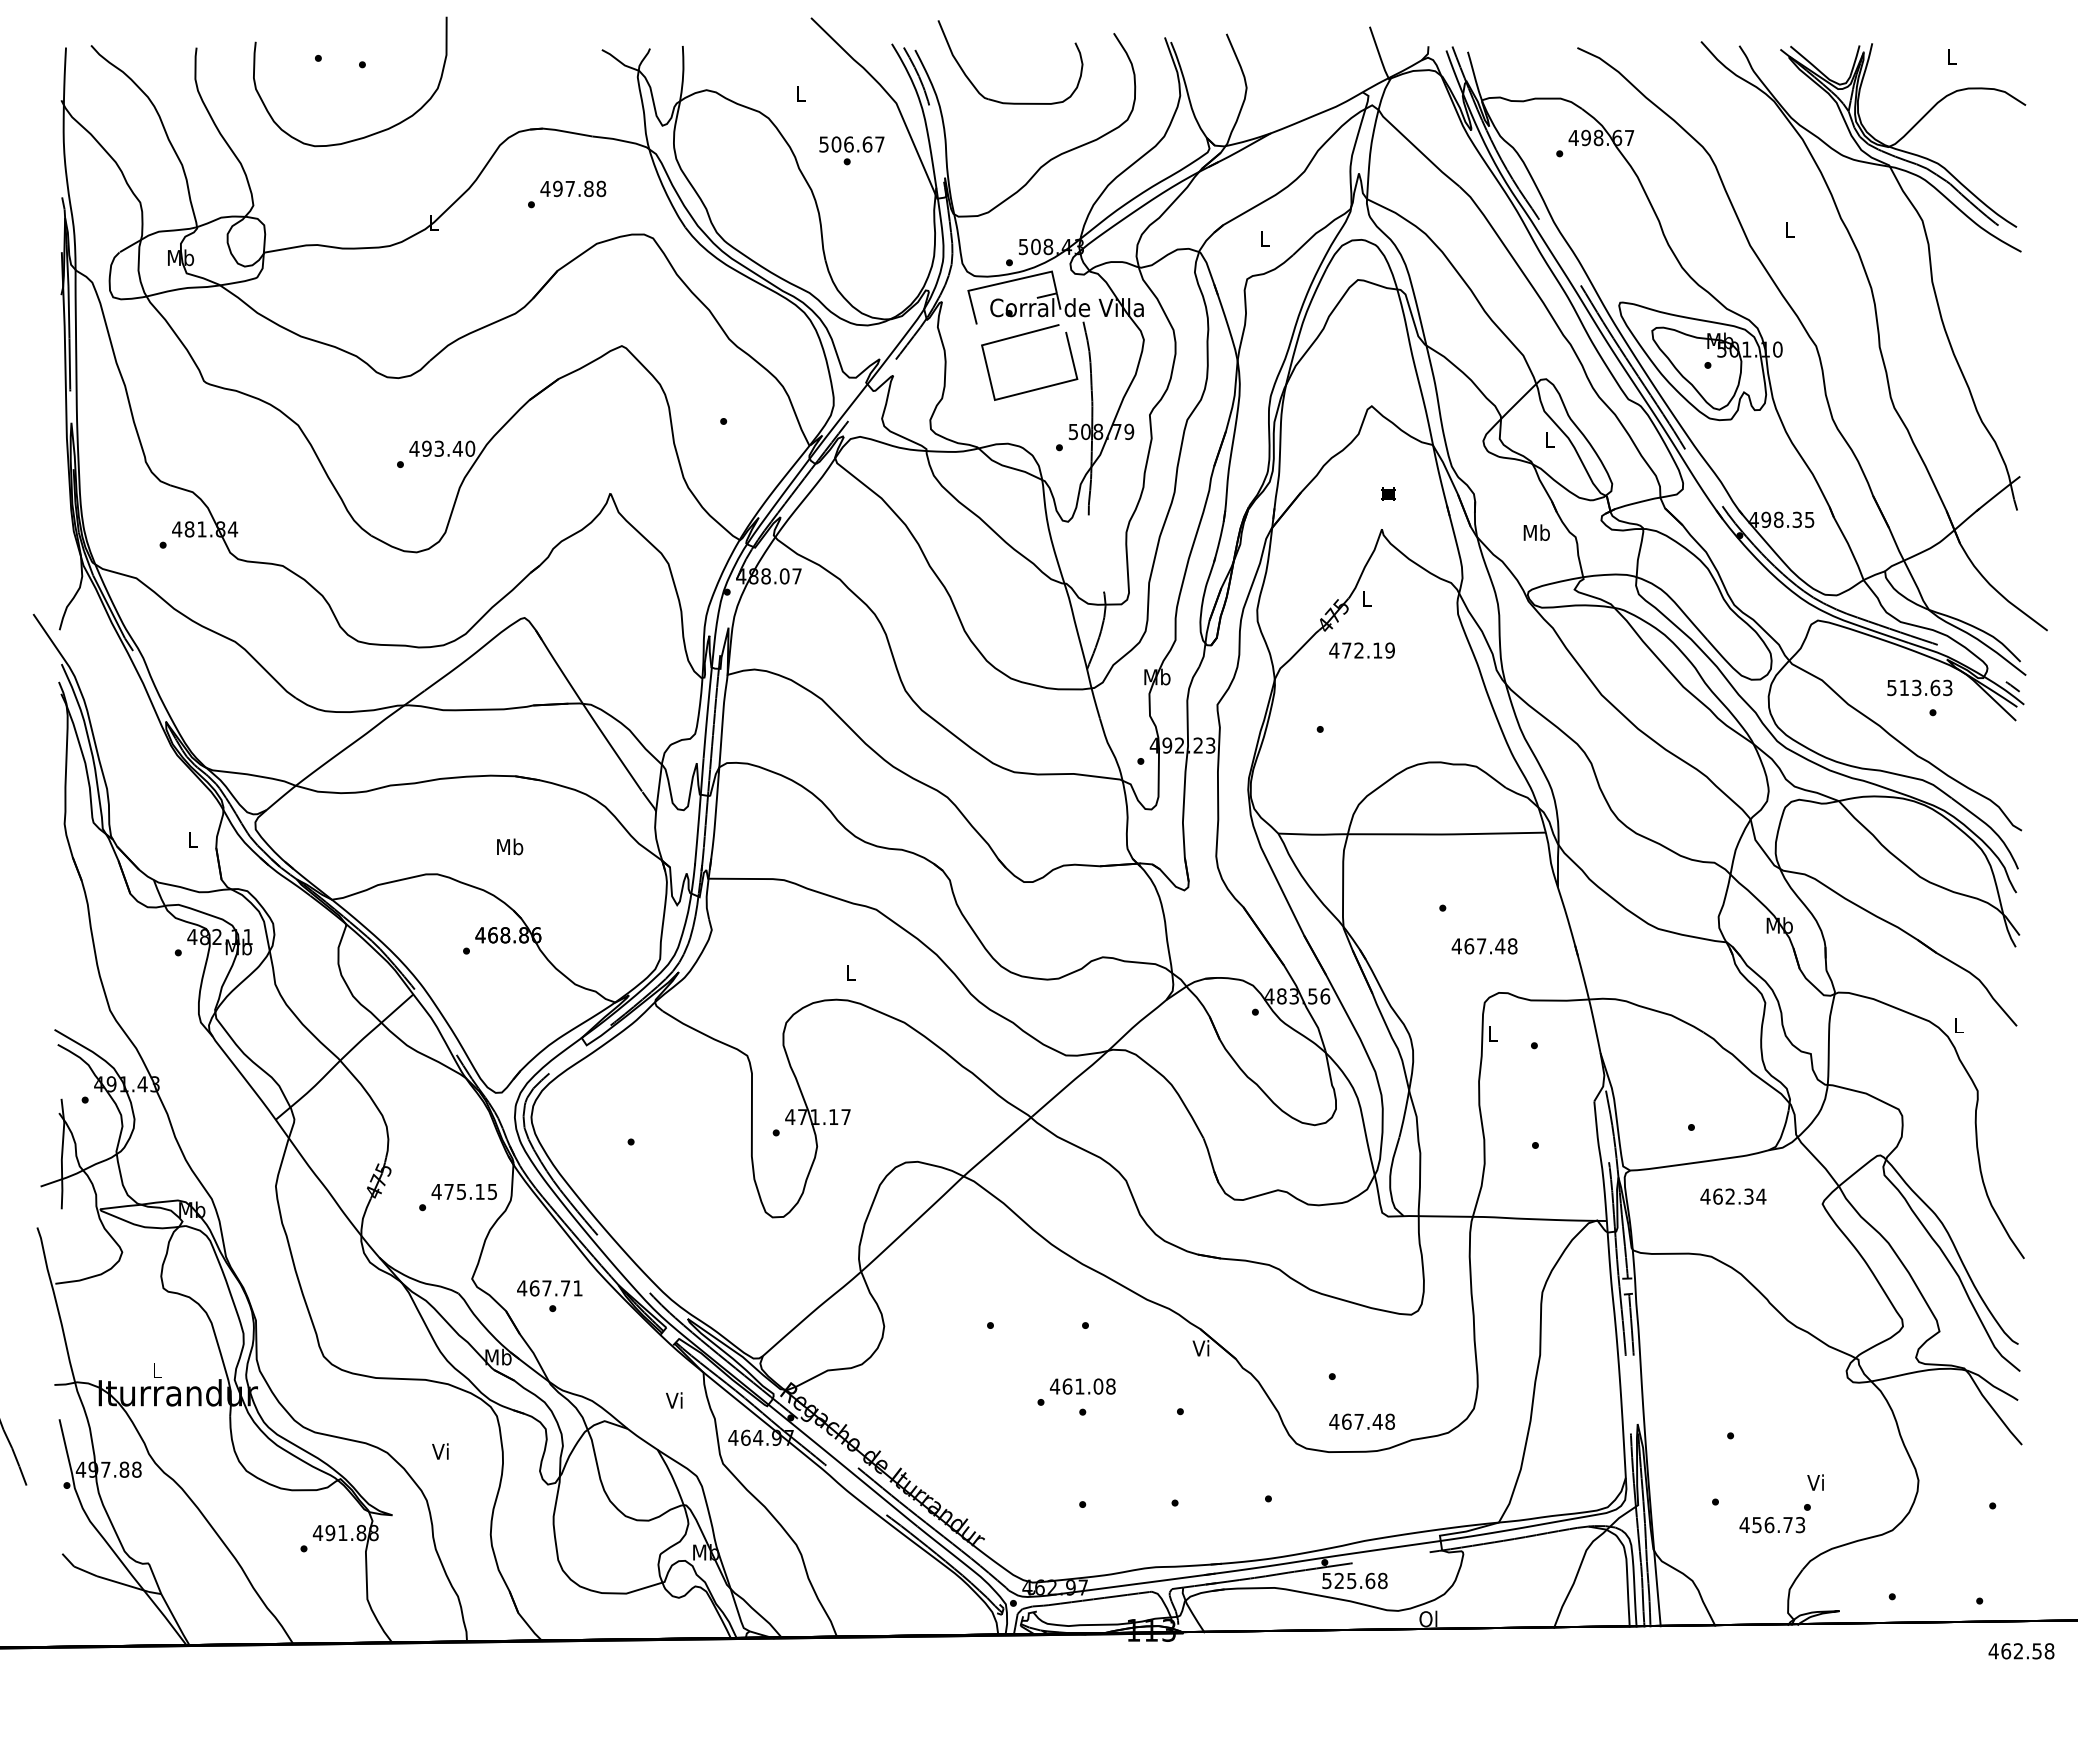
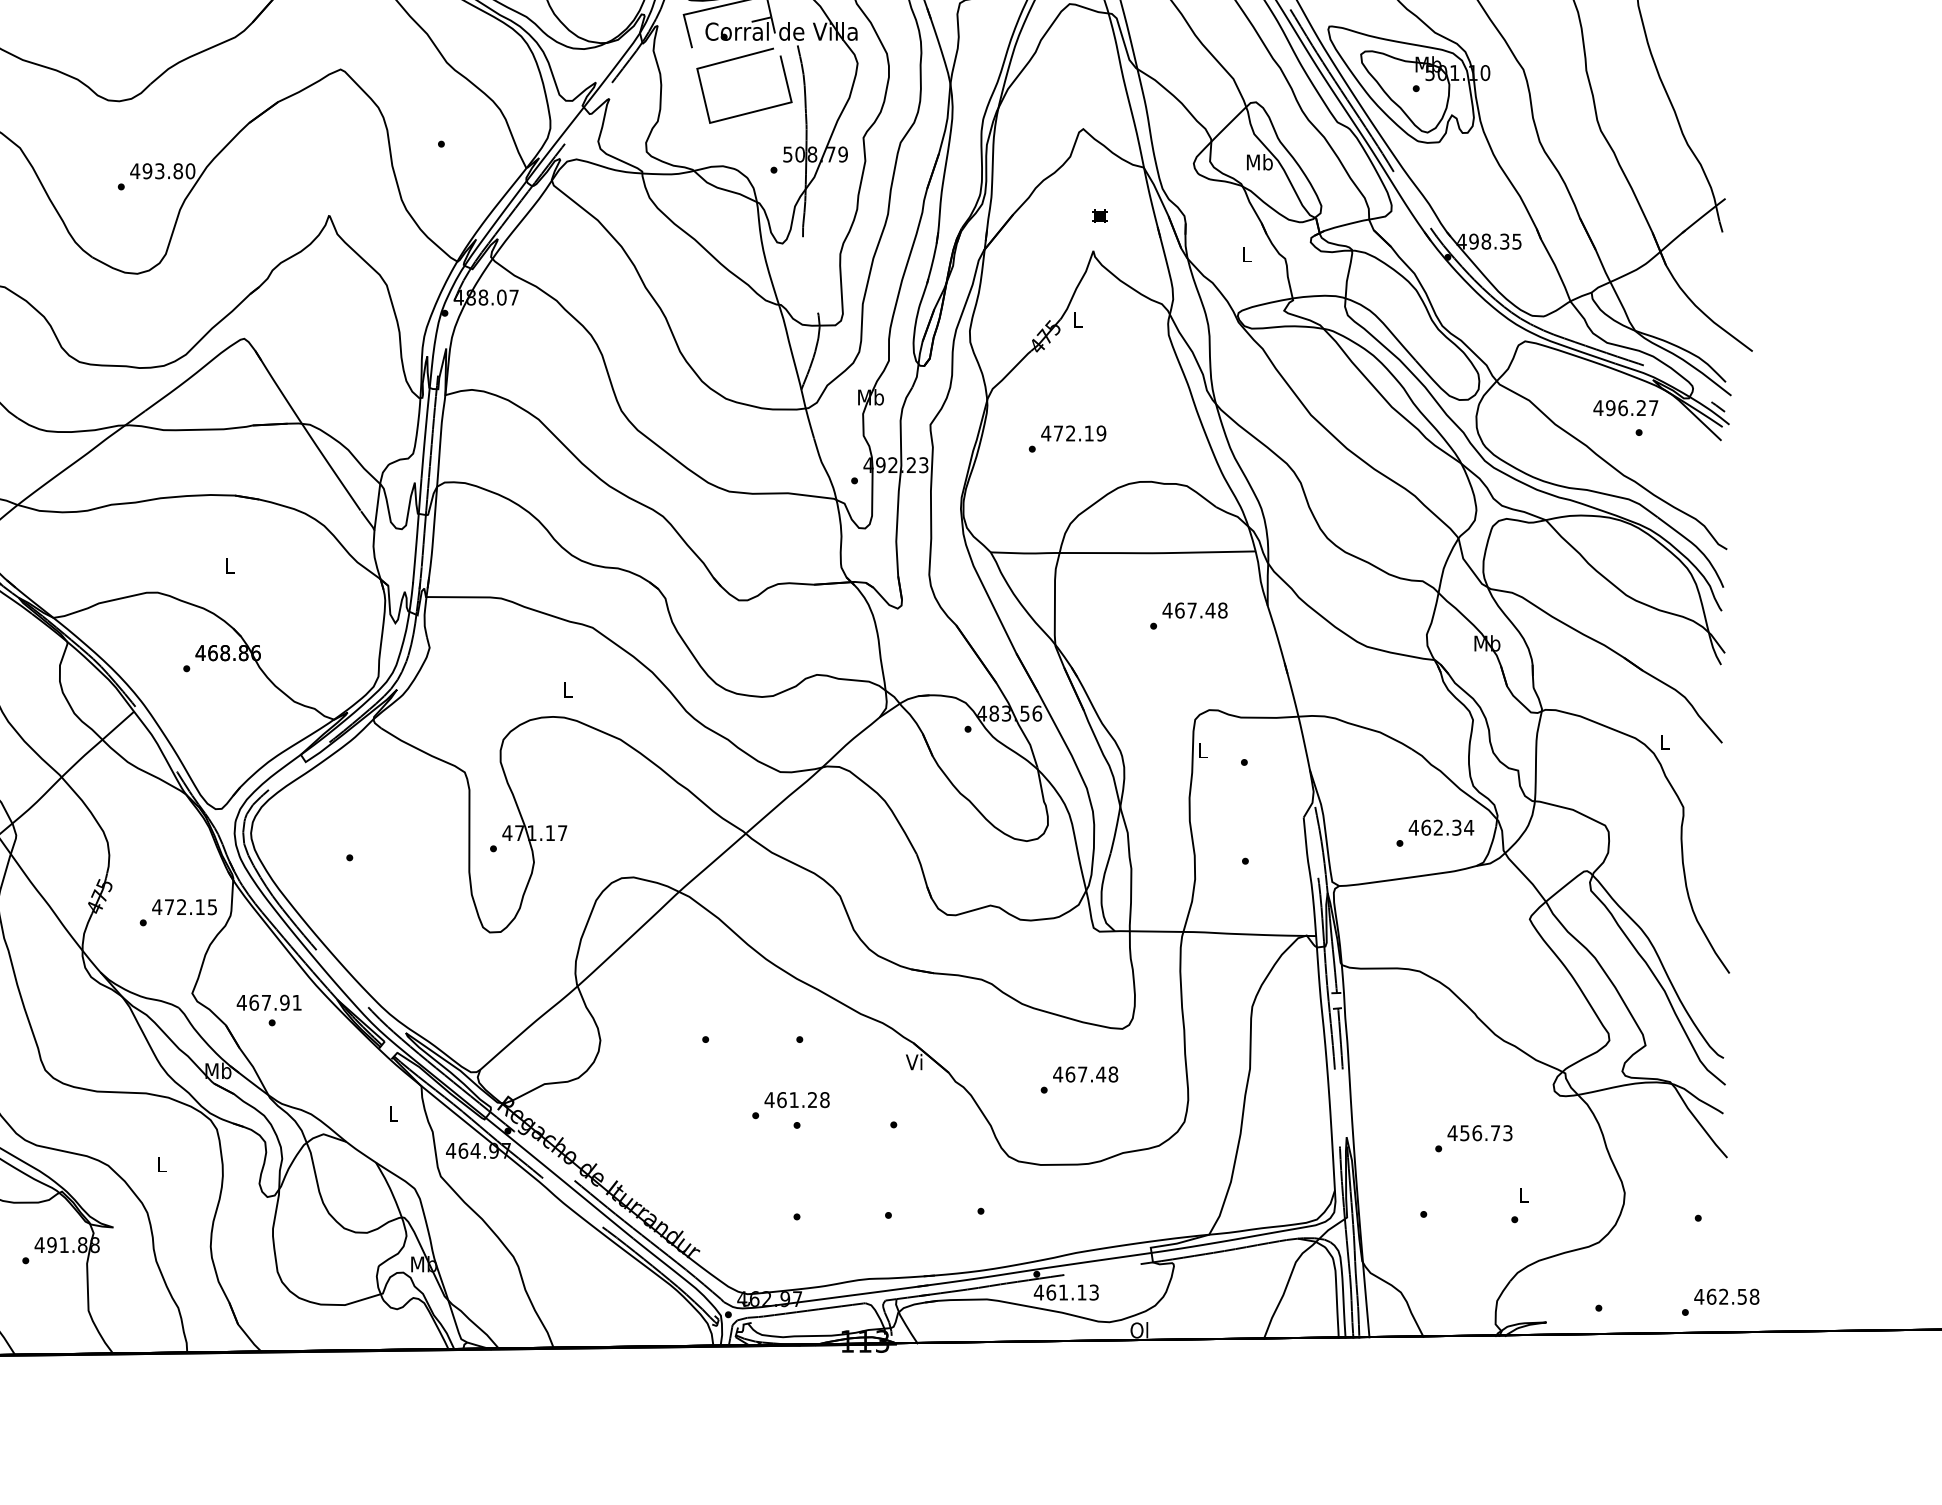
text: (1550, 439) -> (1260, 162), L -> Mb
text: (457, 448) -> (177, 170), 493.40 -> 493.80
text: (1536, 532) -> (1246, 254), Mb -> L
text: (1361, 650) -> (1073, 433), moved
text: (1919, 687) -> (1625, 407), 513.63 -> 496.27
text: (510, 846) -> (230, 565), Mb -> L
text: (1484, 946) -> (1194, 610), moved
text: (460, 1191) -> (180, 906), 475.15 -> 472.15
text: (1733, 1196) -> (1441, 827), moved
text: (565, 1288) -> (284, 1002), 467.71 -> 467.91
text: (1098, 1386) -> (812, 1099), 461.08 -> 461.28
text: (674, 1400) -> (392, 1113), Vi -> L
text: (1361, 1421) -> (1085, 1074), moved
text: (440, 1451) -> (160, 1164), Vi -> L
text: (1815, 1482) -> (1522, 1195), Vi -> L
text: (1772, 1525) -> (1480, 1133), moved
text: (1354, 1580) -> (1066, 1292), 525.68 -> 461.13
text: (2021, 1651) -> (1726, 1297), moved

